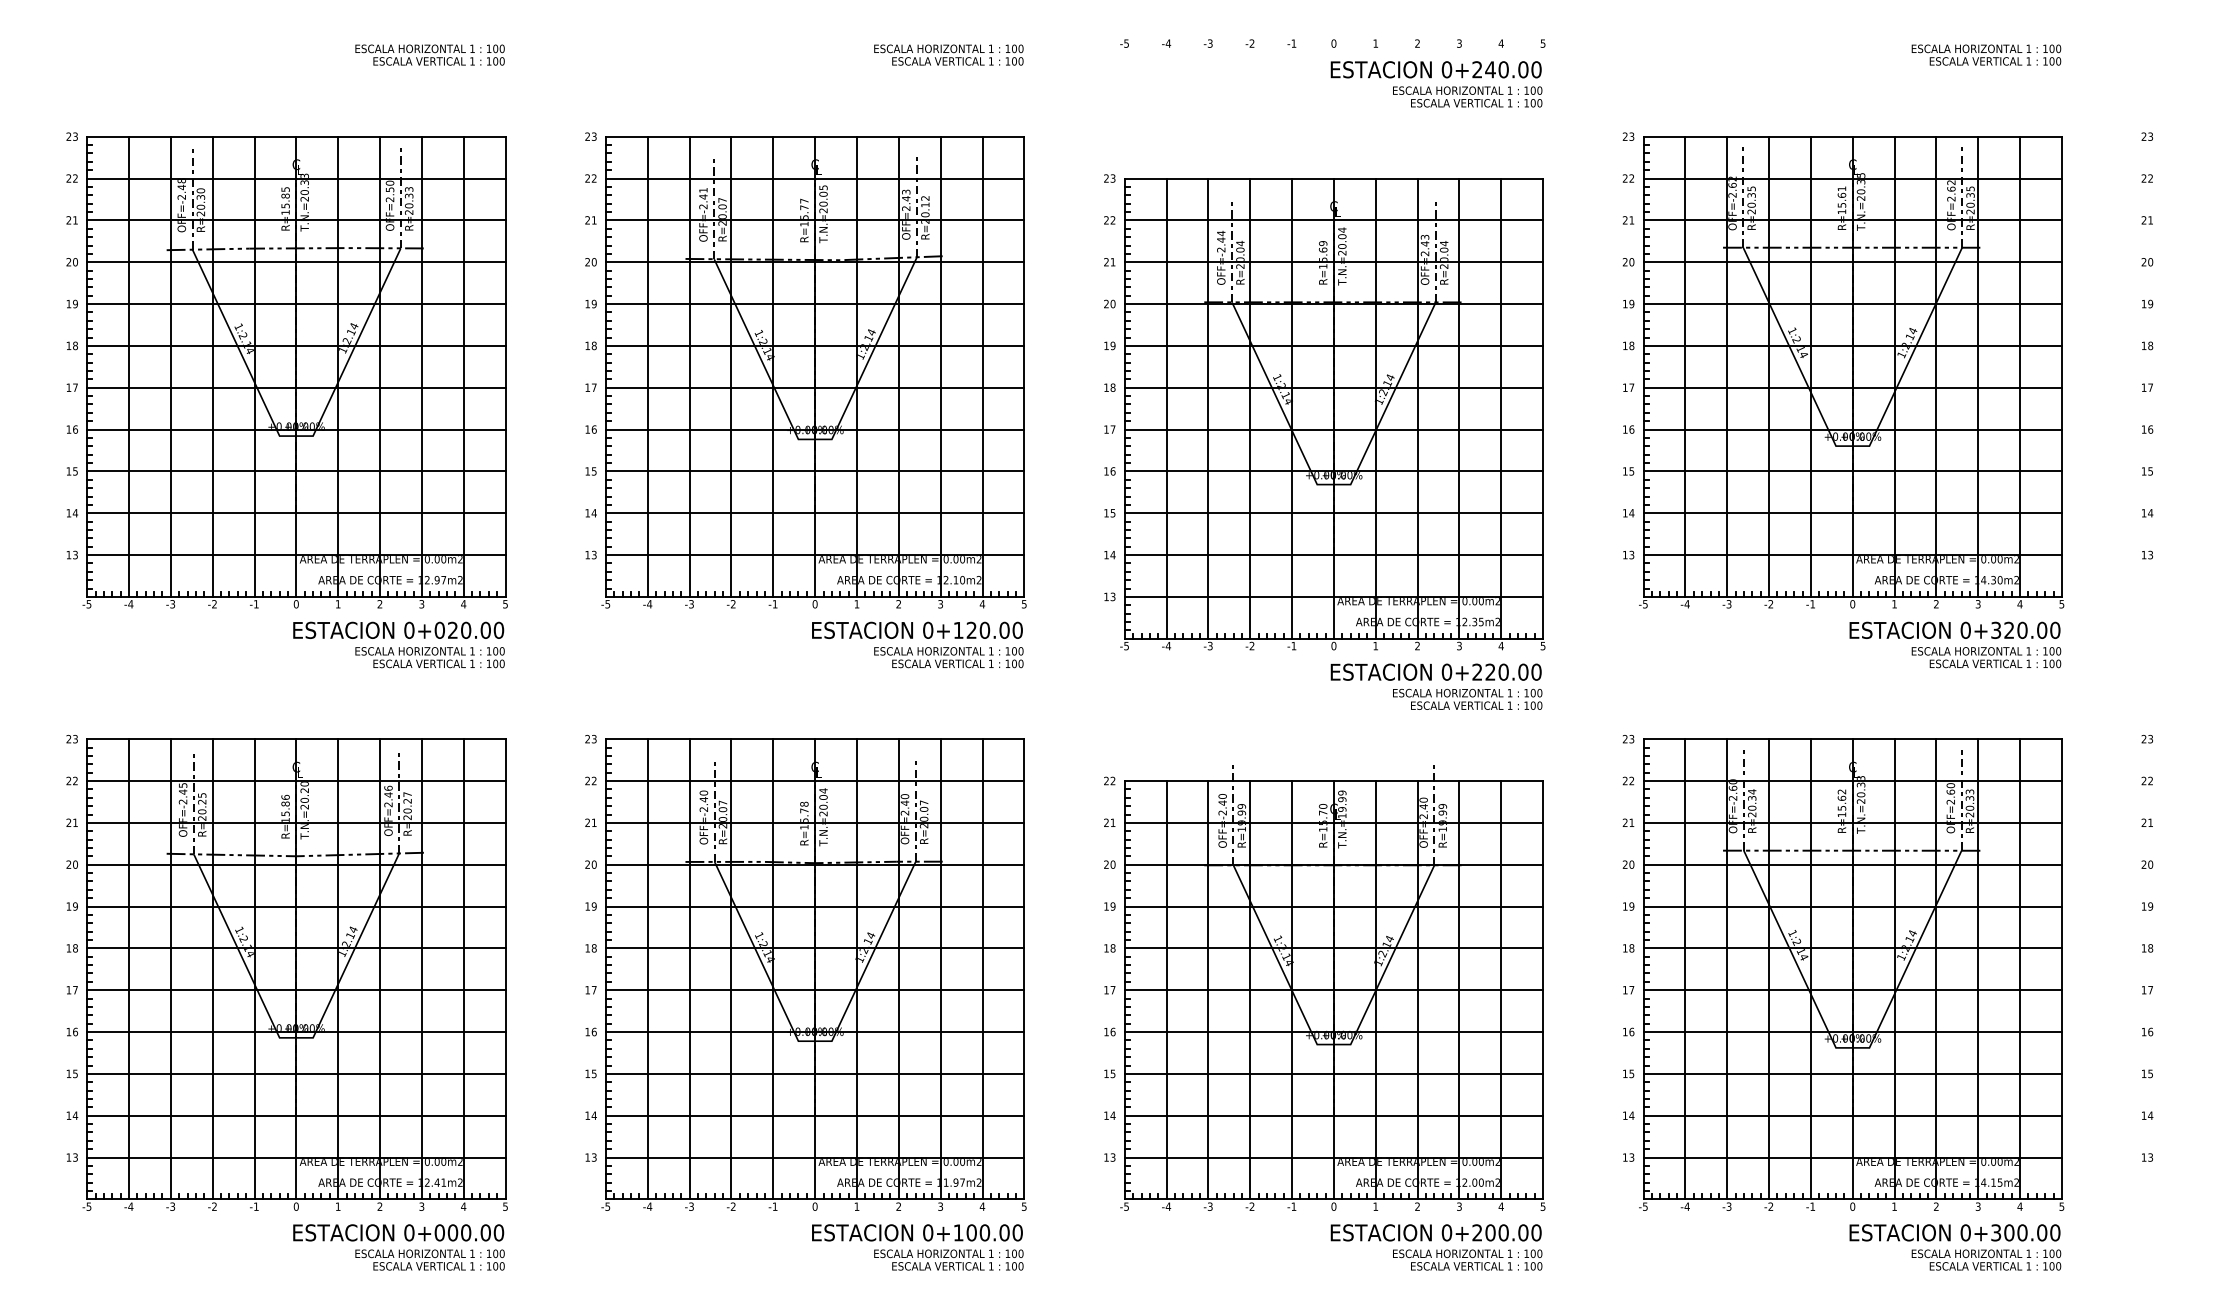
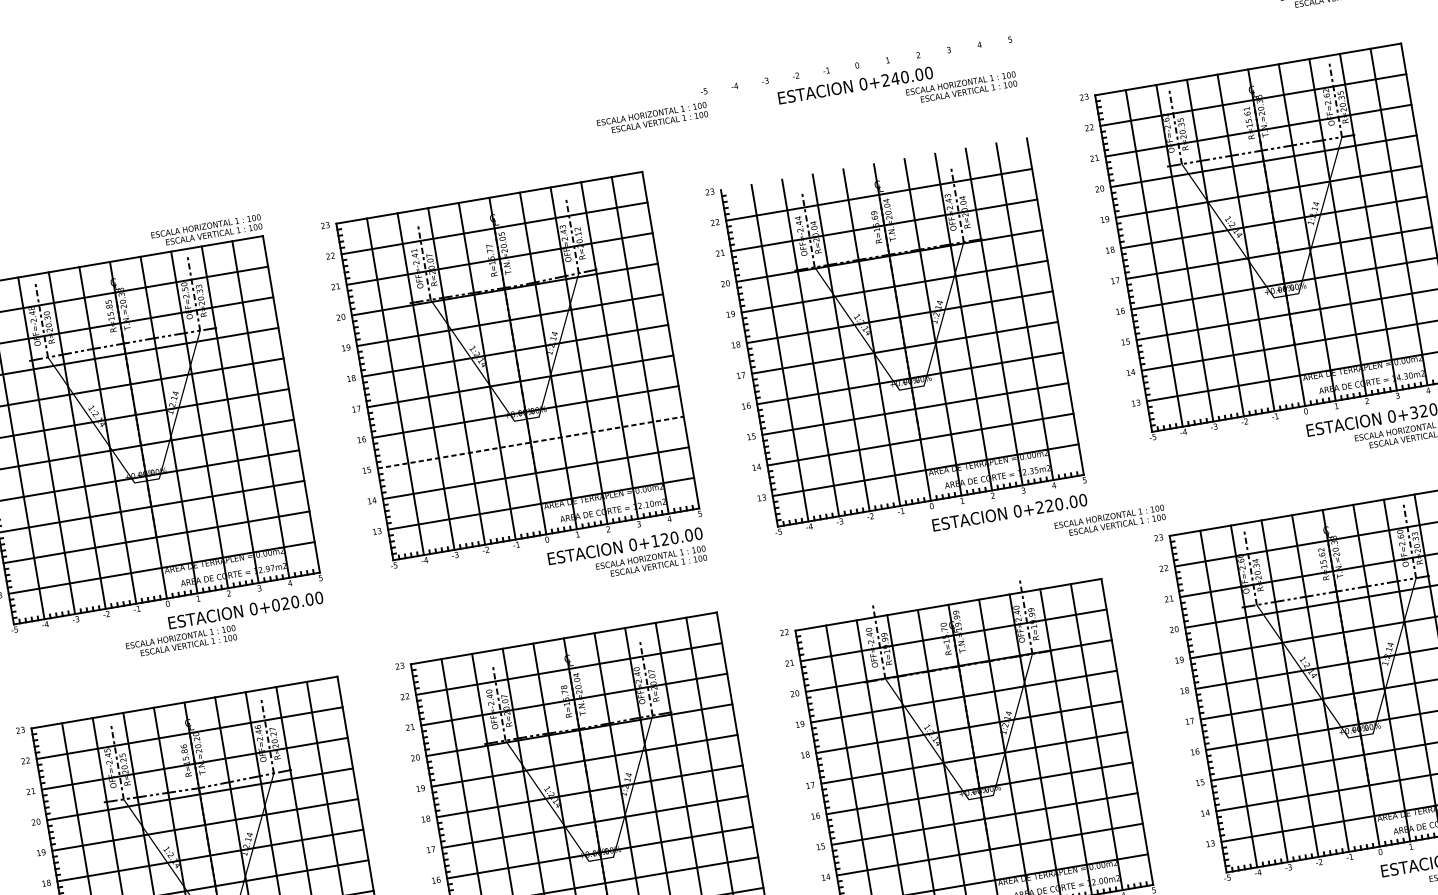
text: (429, 54) -> (206, 230), moved
text: (948, 54) -> (652, 118), moved
text: (1435, 69) -> (855, 85), moved
line: (1333, 178) -> (873, 164), removed
line: (815, 471) -> (531, 442), solid -> dashed
text: (429, 657) -> (181, 641), moved
text: (1467, 698) -> (1109, 520), moved

